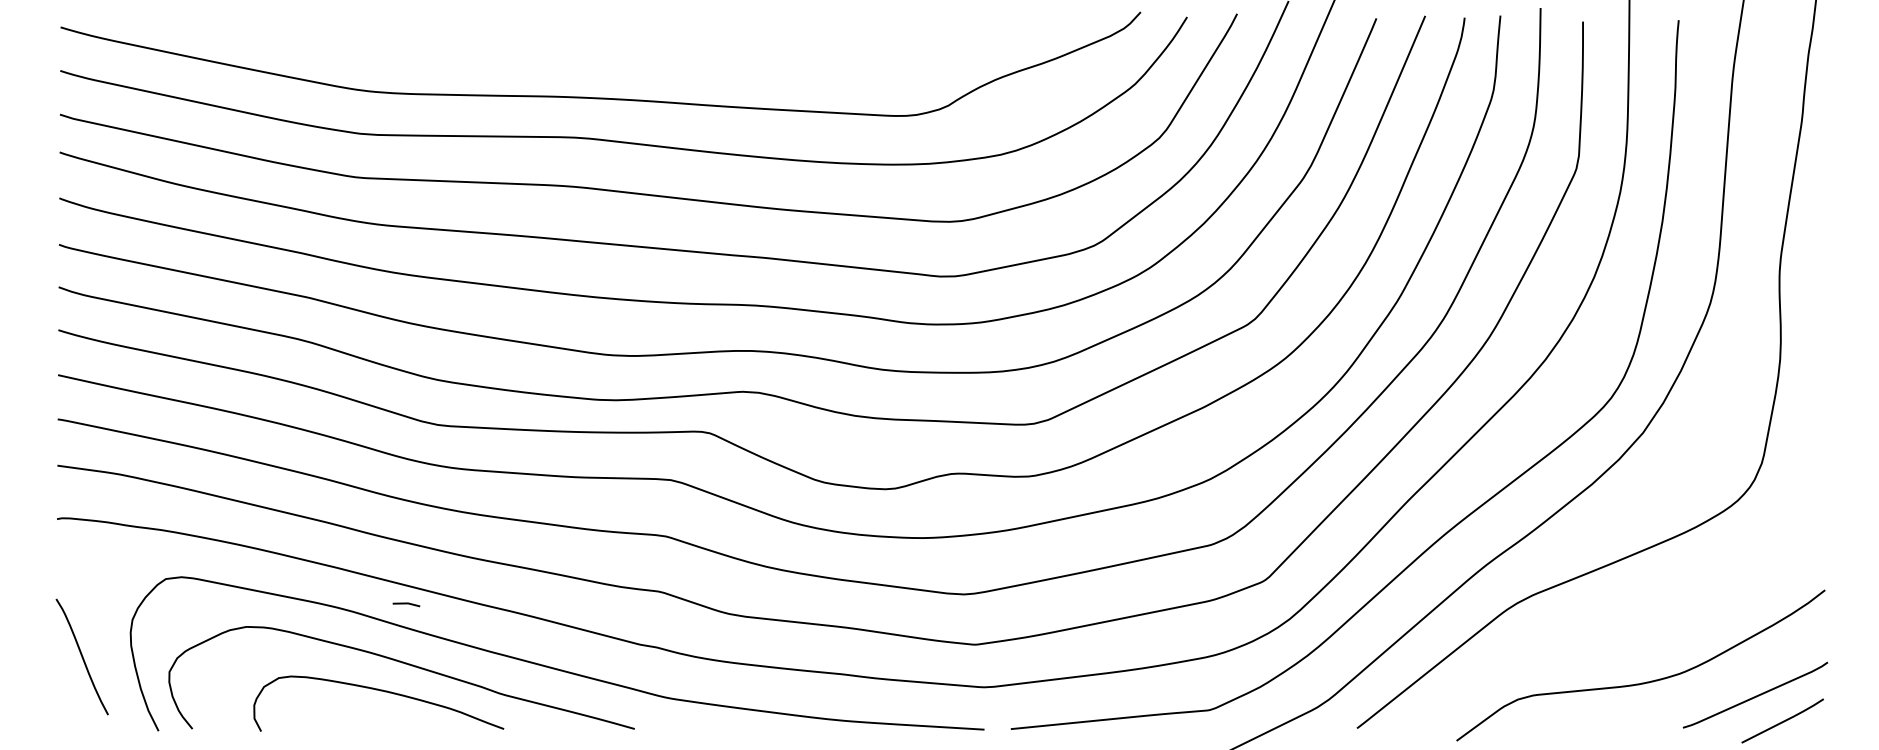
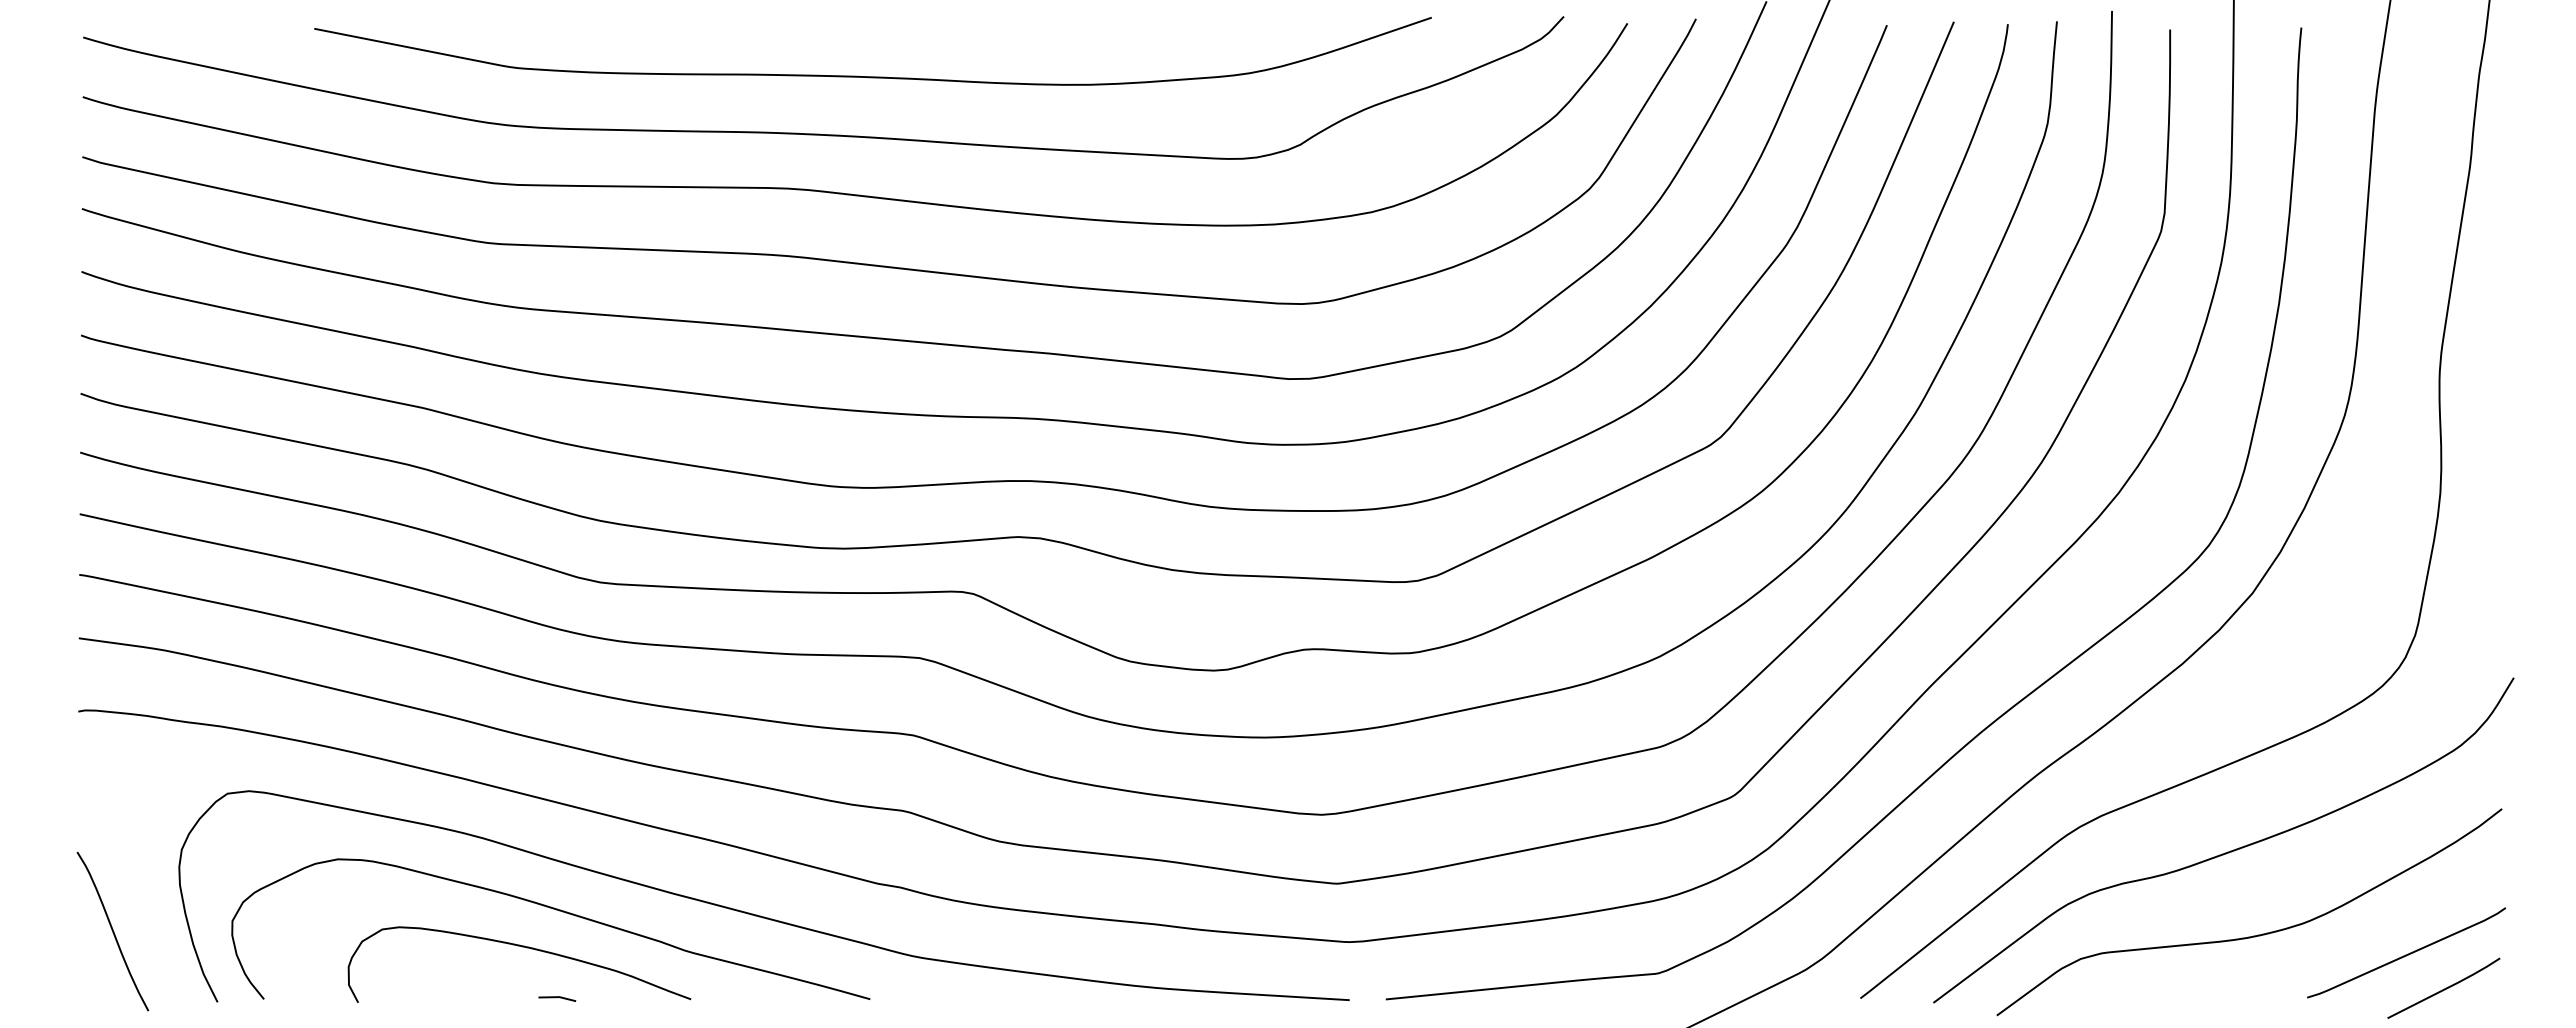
curve: (636, 55) -> (872, 76), added
line: (406, 603) -> (557, 997), moved
curve: (1624, 621) -> (2227, 851), added
curve: (81, 656) -> (112, 931), moved

